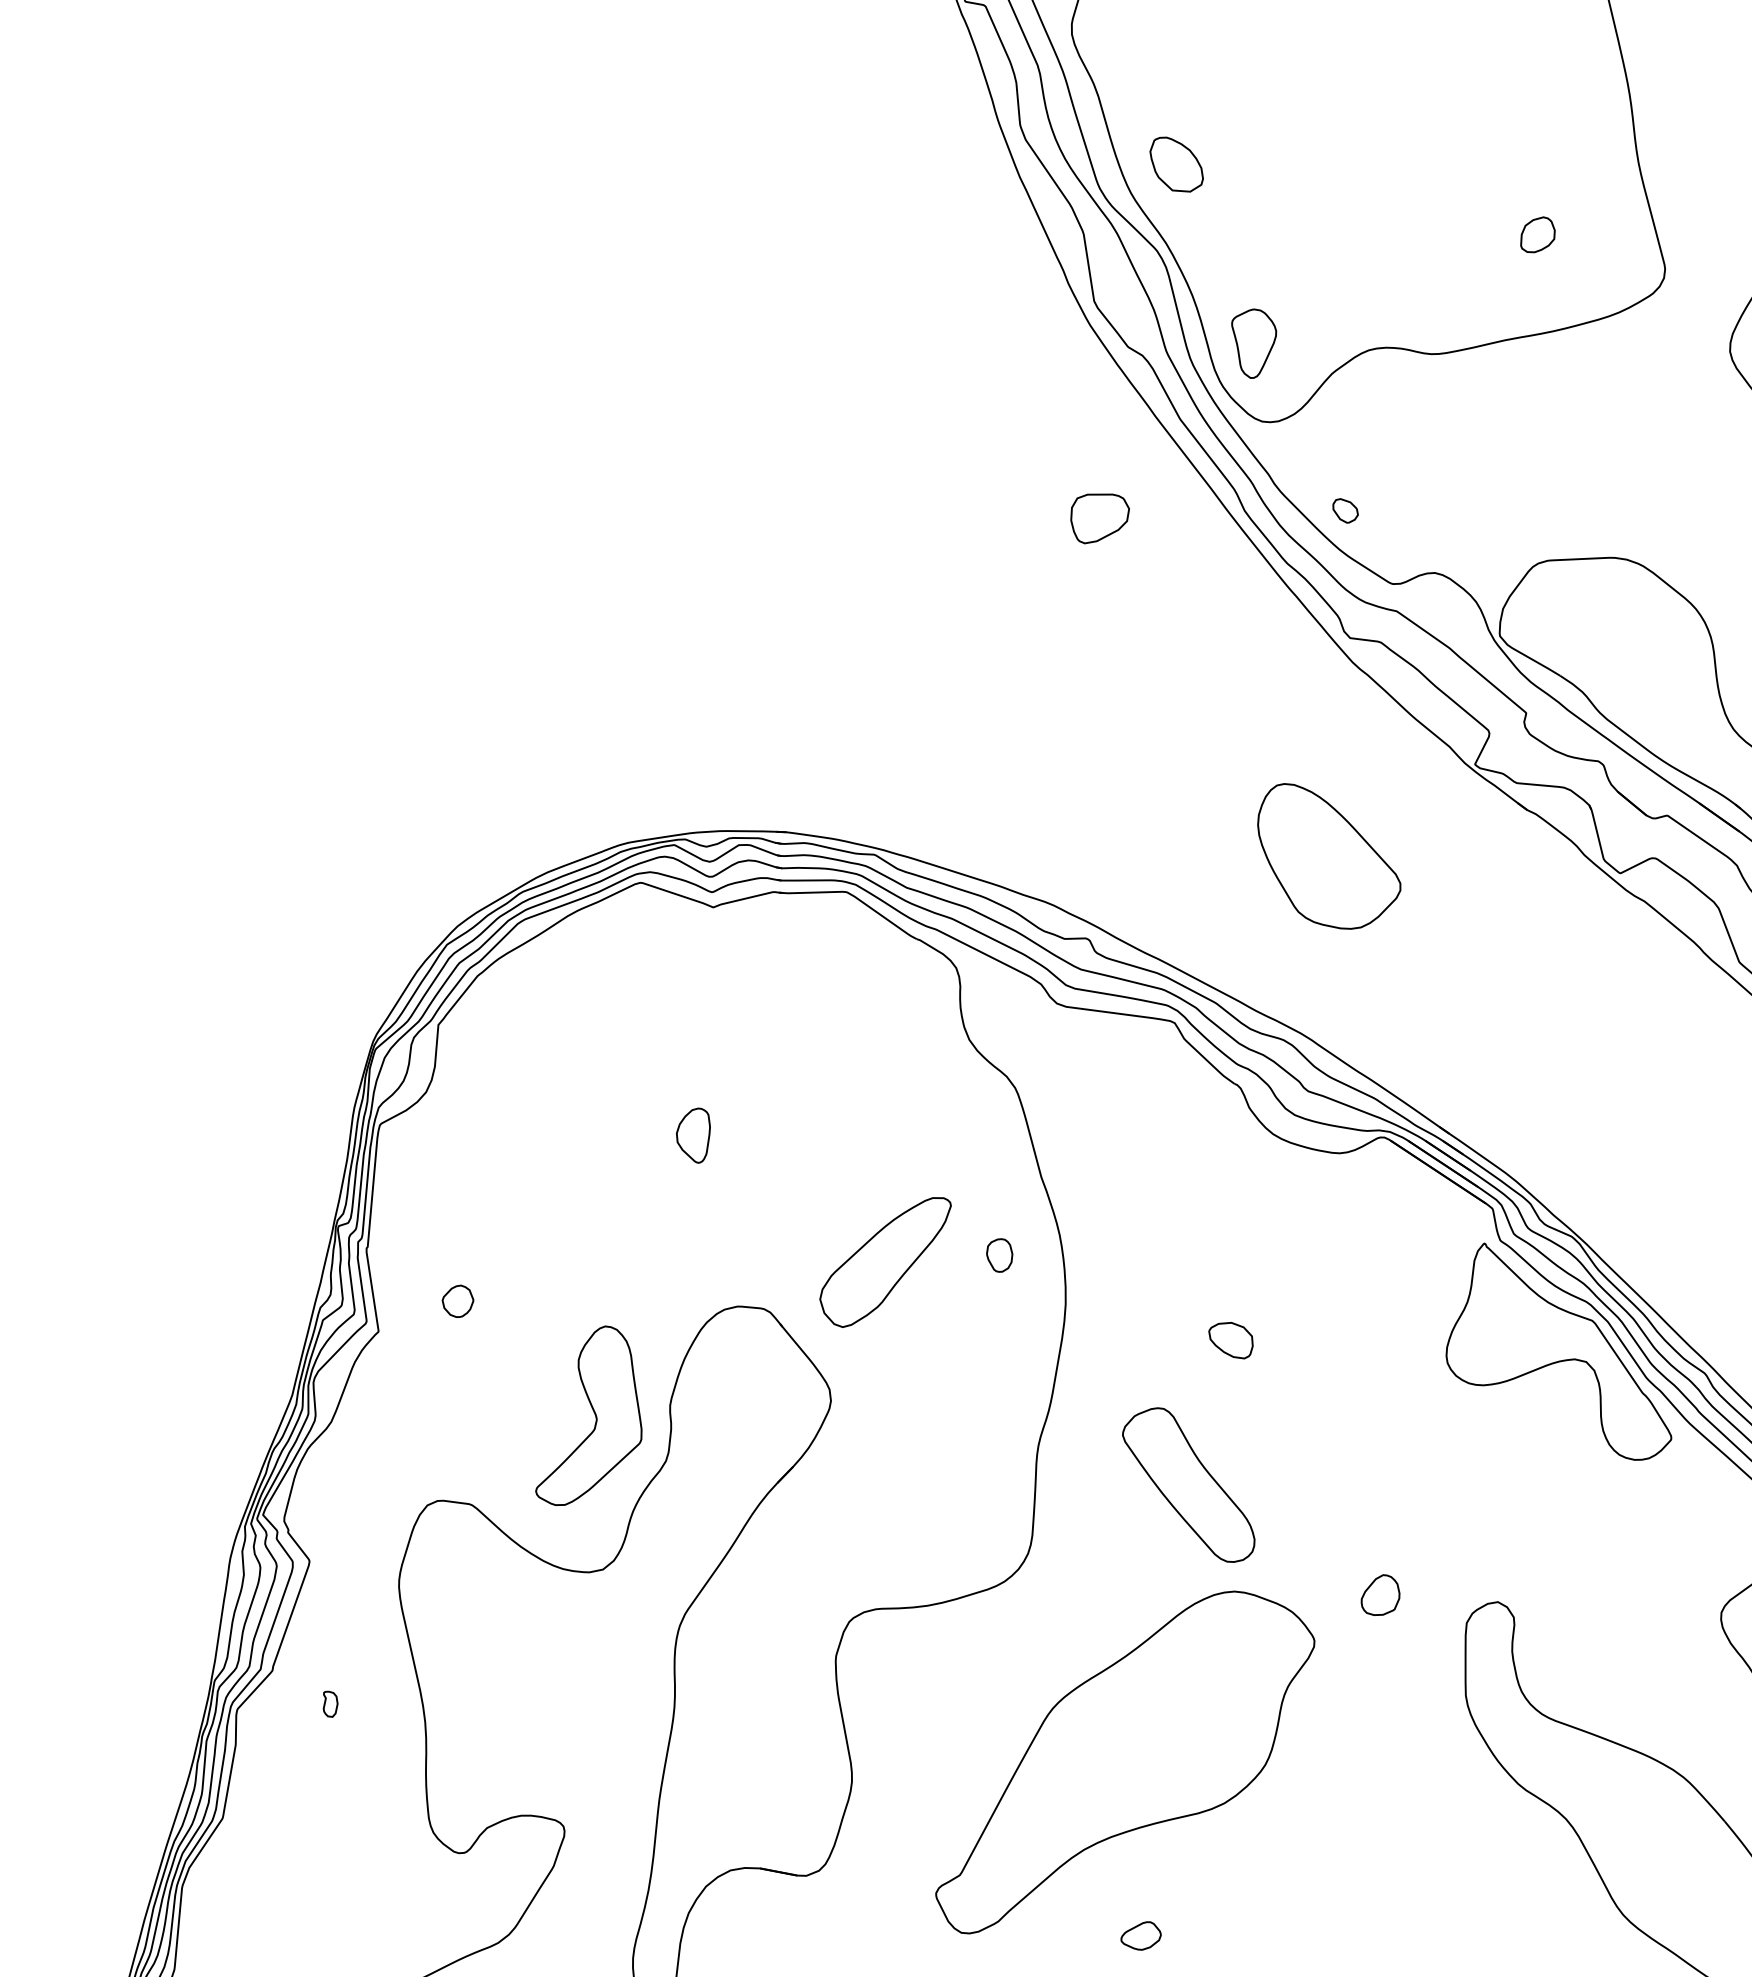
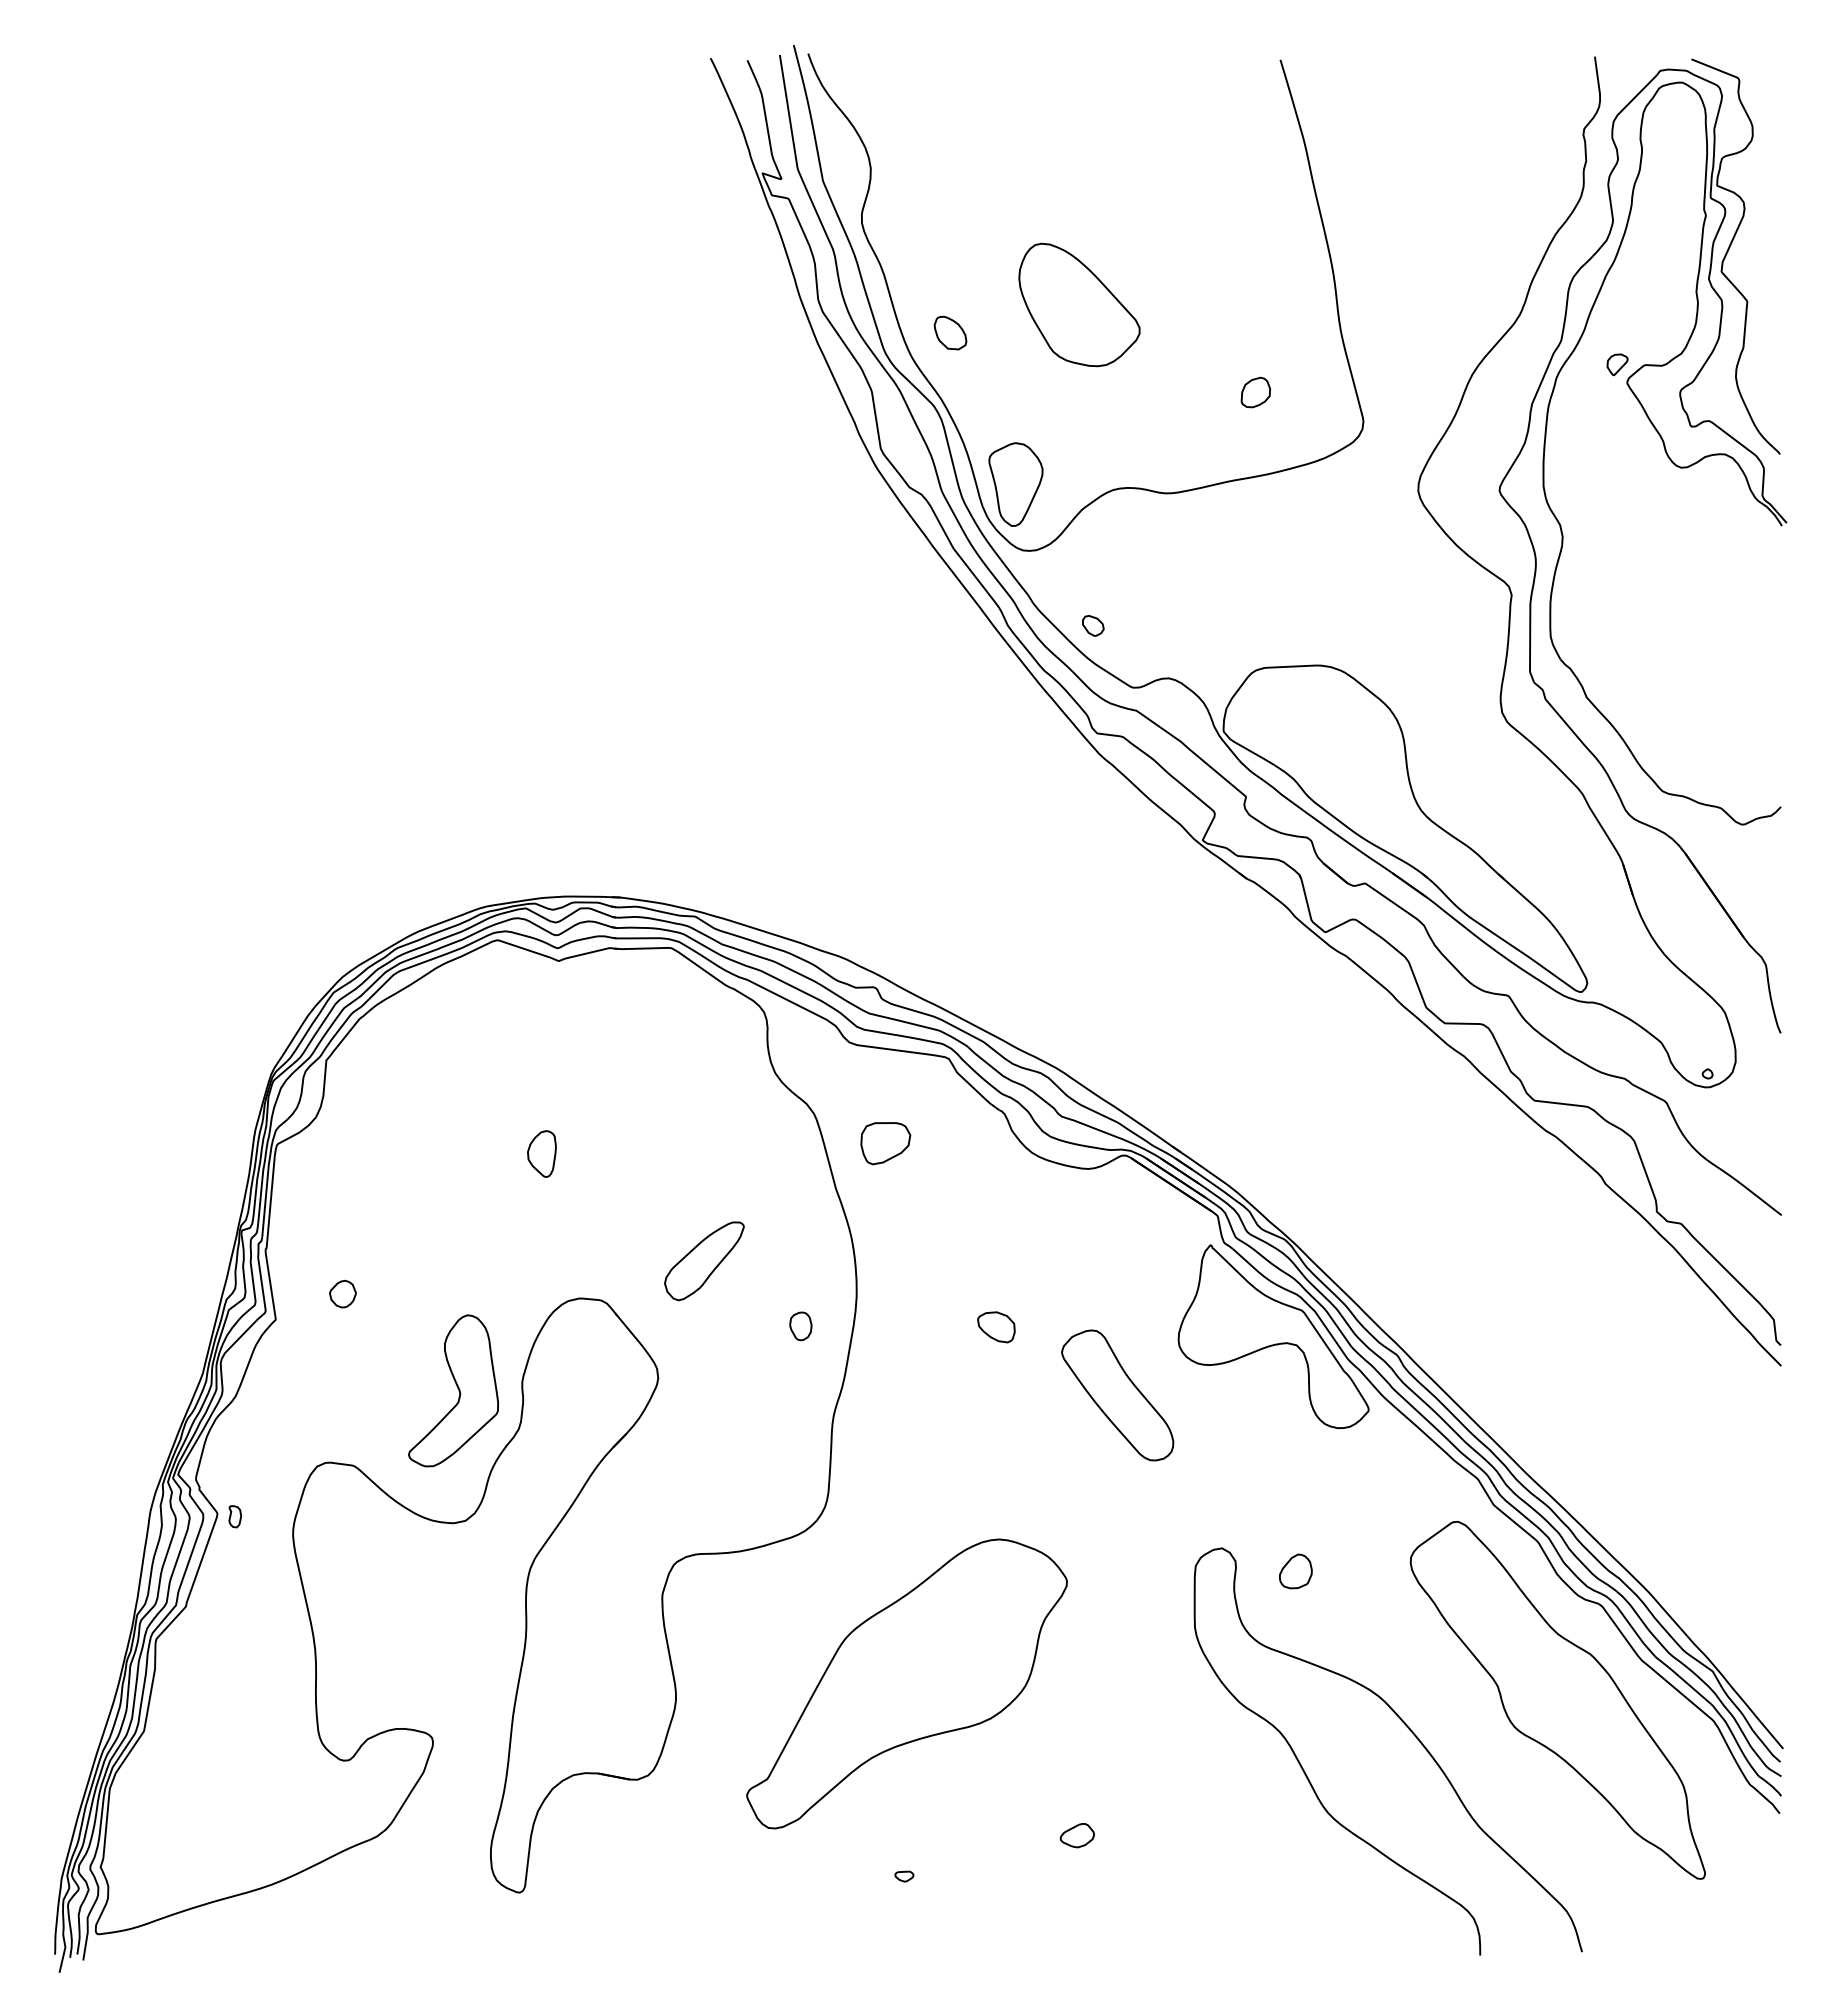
part: (1176, 163) -> (950, 332), size x0.71
part: (1253, 343) -> (1015, 484), size x1.43
part: (1099, 518) -> (885, 1143), moved
part: (1329, 855) -> (1079, 304), moved
part: (999, 1255) -> (800, 1326), moved
part: (885, 1262) -> (704, 1261), size x0.71
part: (1188, 1485) -> (1117, 1395), moved
part: (1380, 1595) -> (1295, 1571), moved
part: (330, 1703) -> (235, 1516), moved
part: (1140, 1935) -> (1076, 1835), moved

